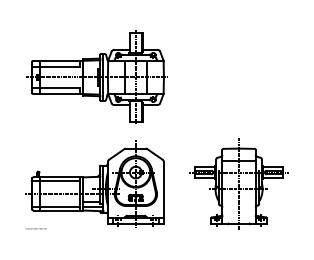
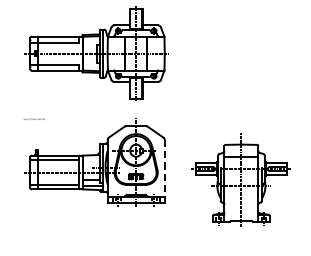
part: (238, 183) -> (240, 180), moved
line: (163, 193) -> (164, 172), solid -> dashed
text: (35, 228) -> (33, 119), moved

